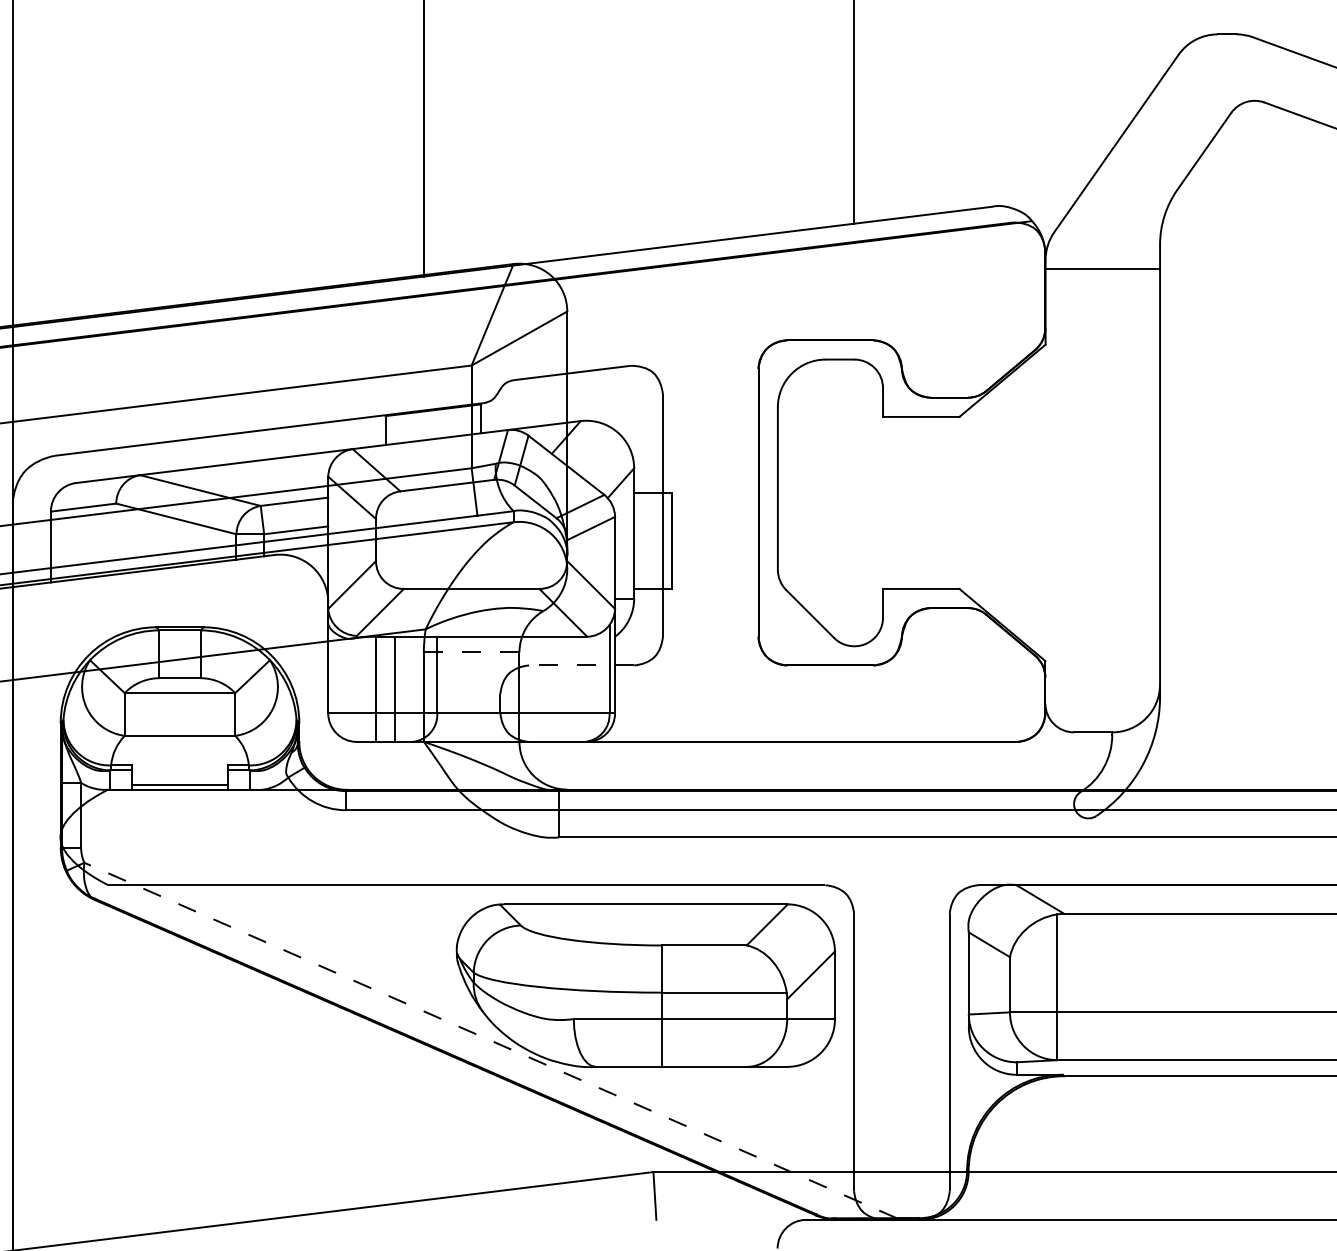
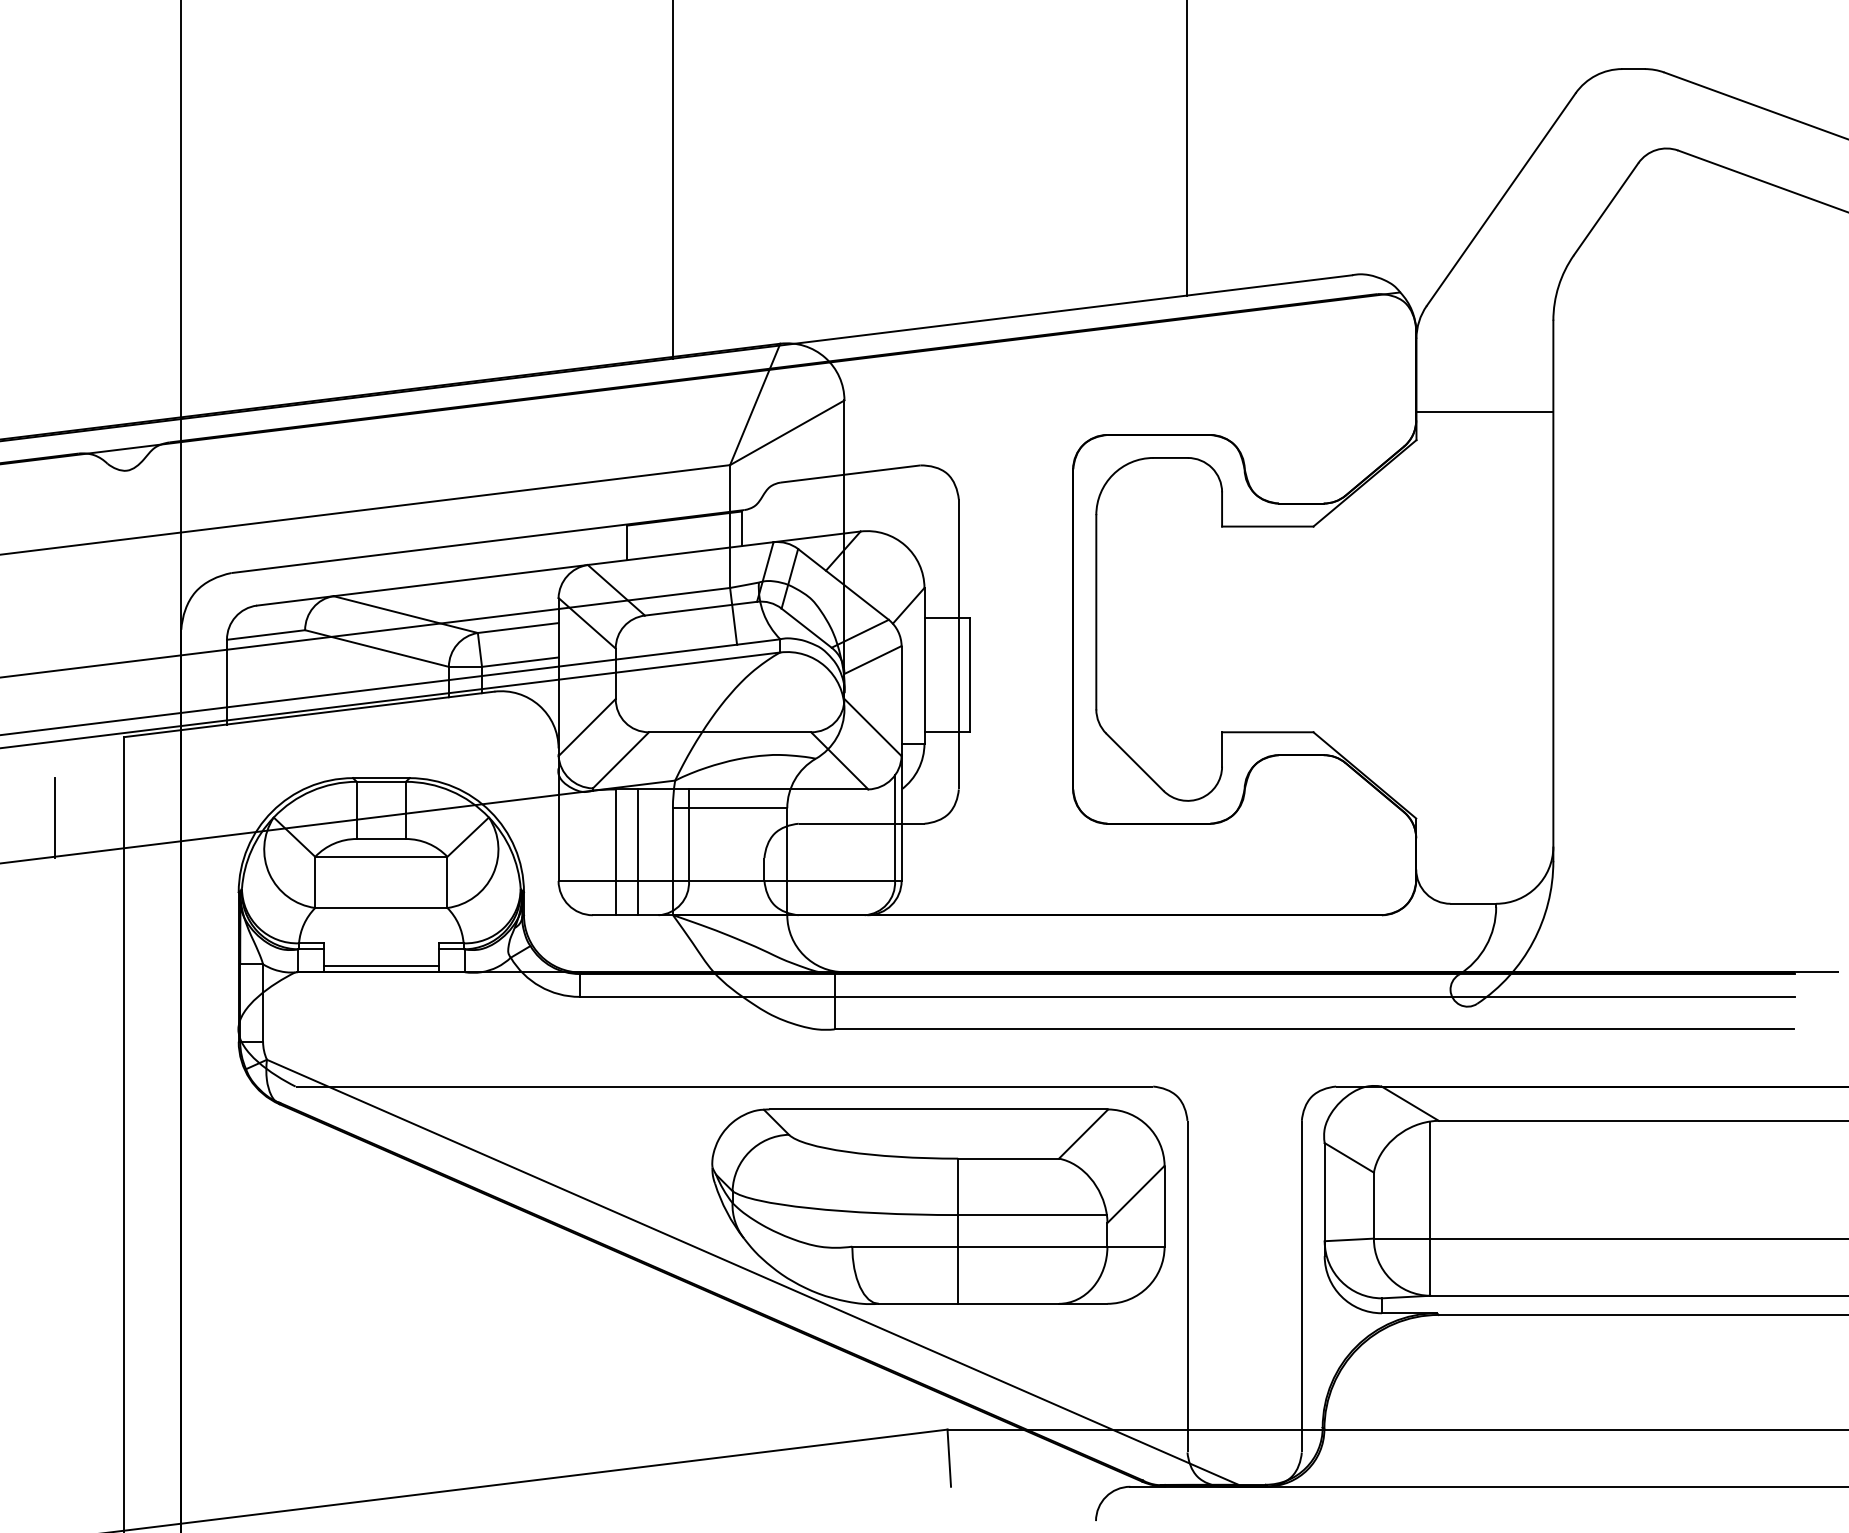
line: (1102, 268) -> (1484, 412), moved
line: (471, 652) -> (729, 808), dashed -> solid
line: (581, 665) -> (861, 823), dashed -> solid
line: (490, 1040) -> (752, 1272), dashed -> solid

